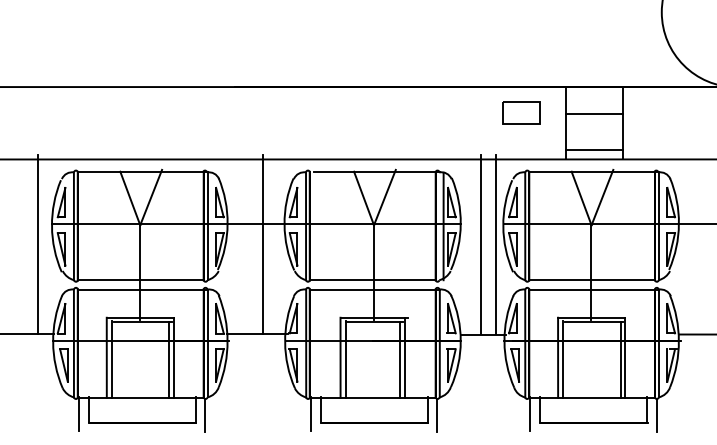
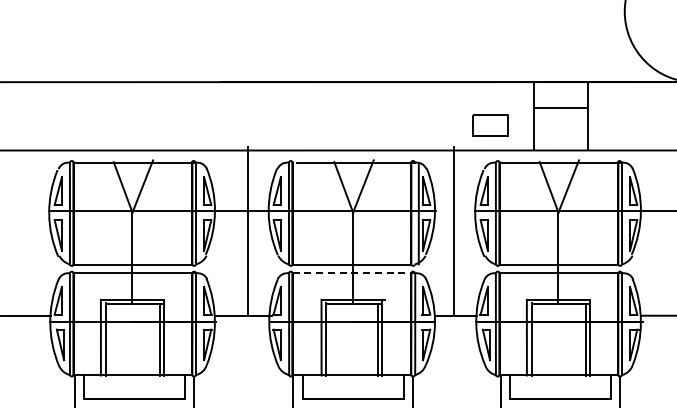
part: (521, 112) -> (490, 125), moved
line: (594, 149) -> (561, 141), removed
line: (38, 244) -> (36, 230), removed
line: (496, 244) -> (468, 230), removed
line: (375, 289) -> (354, 273), solid -> dashed

